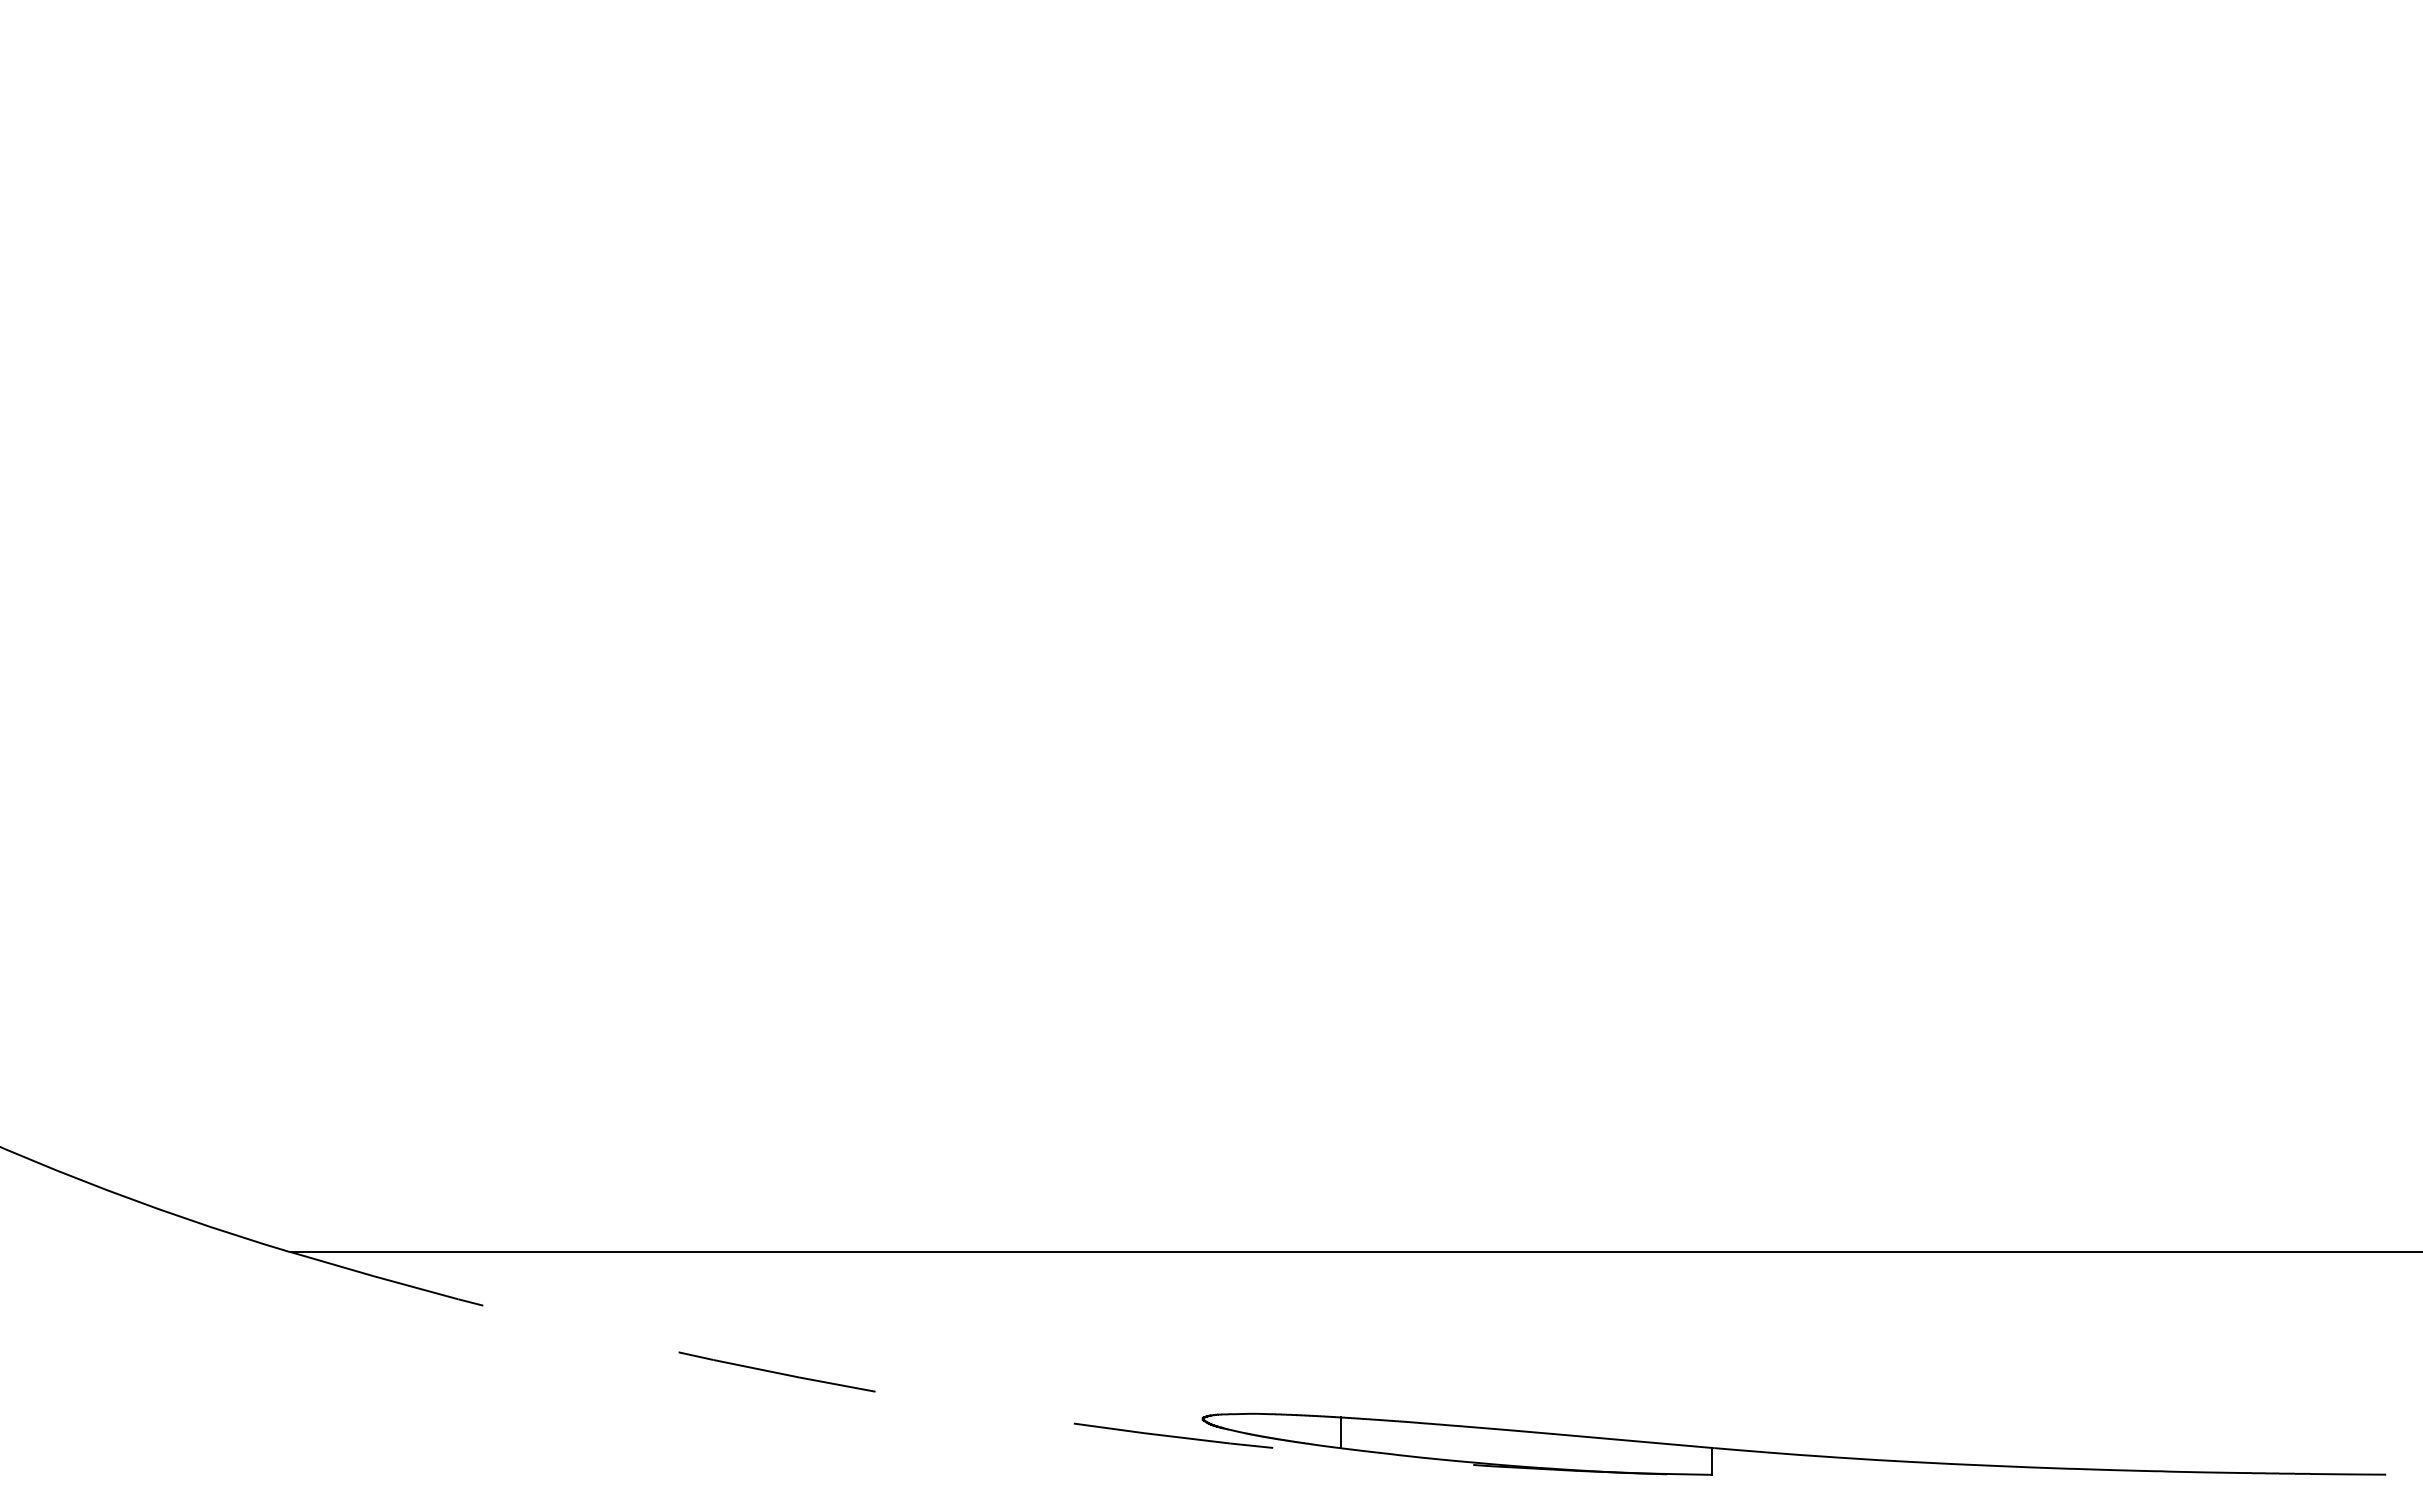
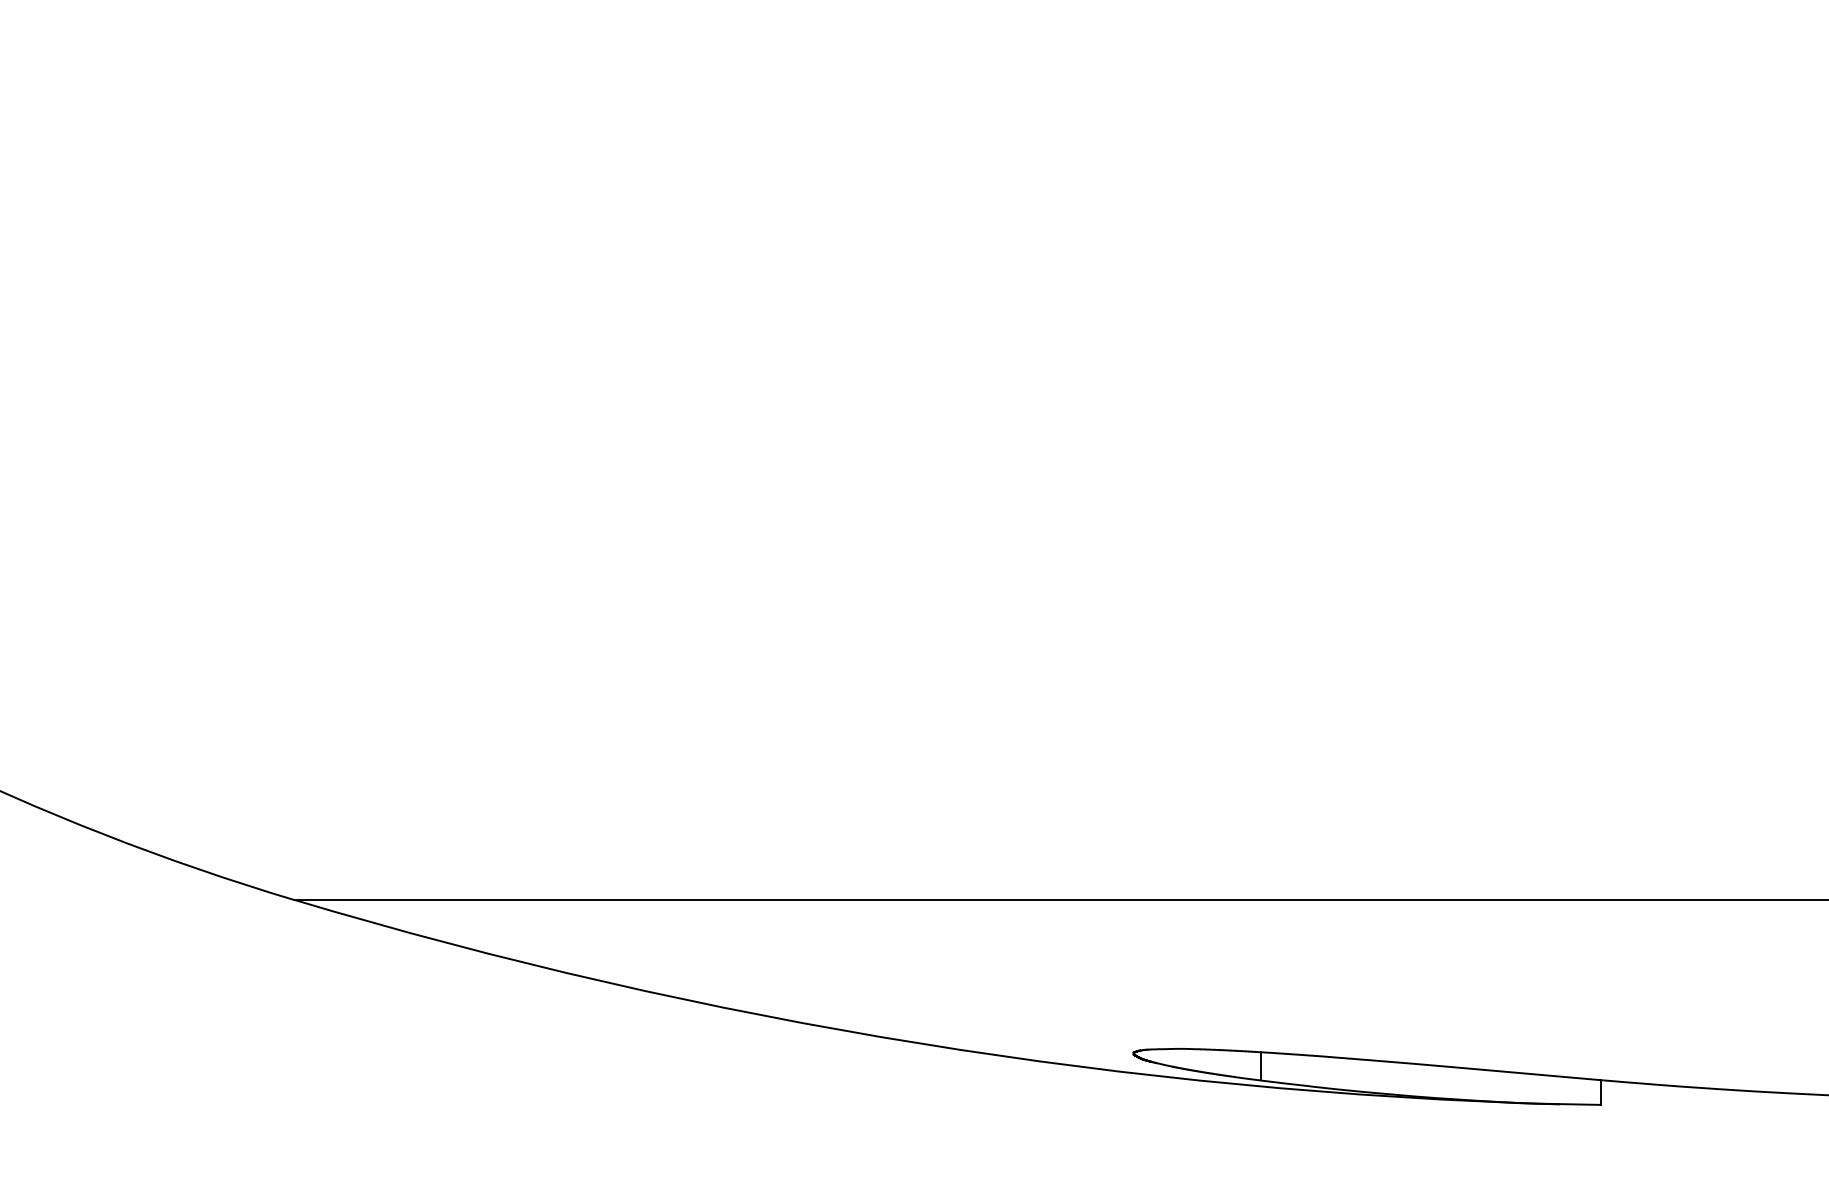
arc: (971, 1408) -> (921, 1043), dashed -> solid

